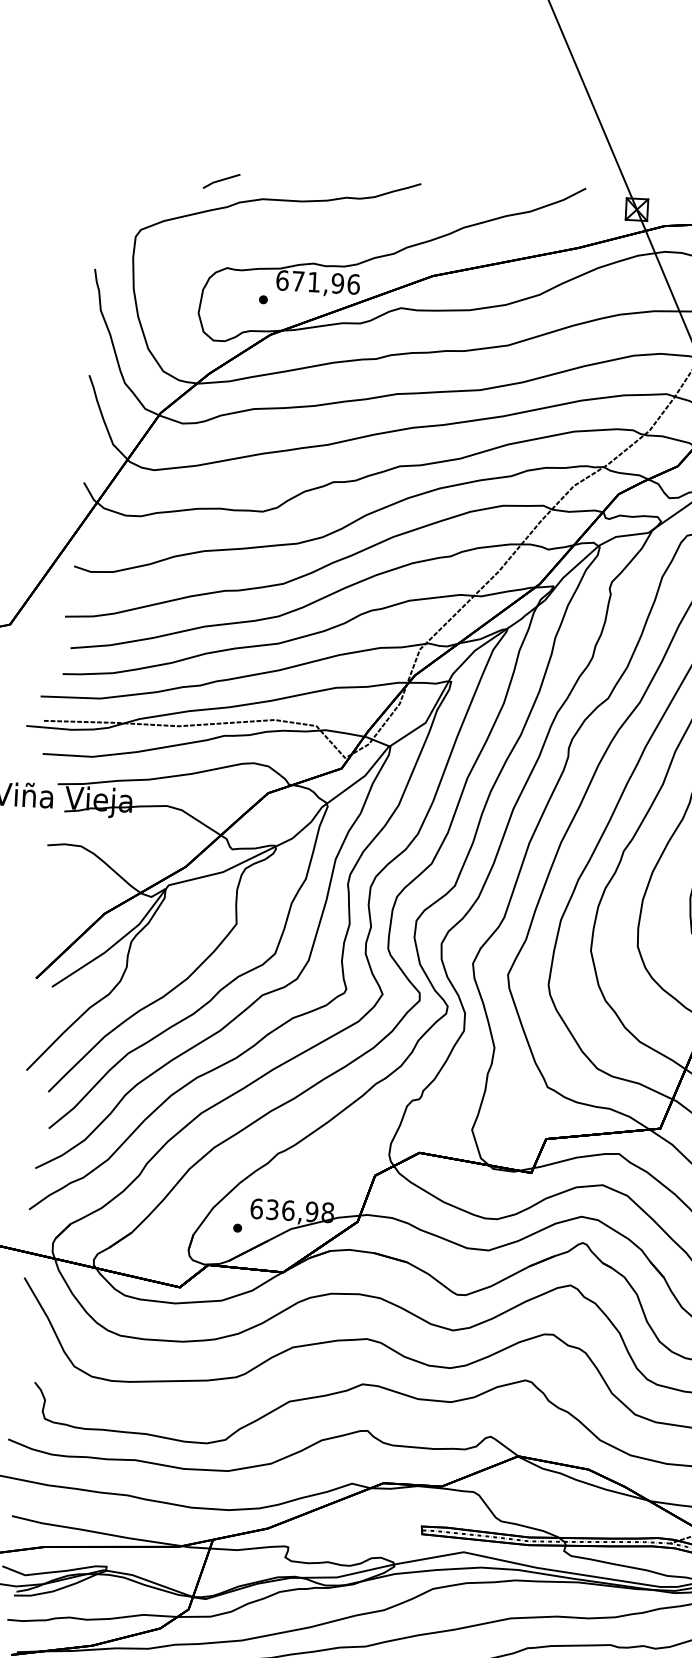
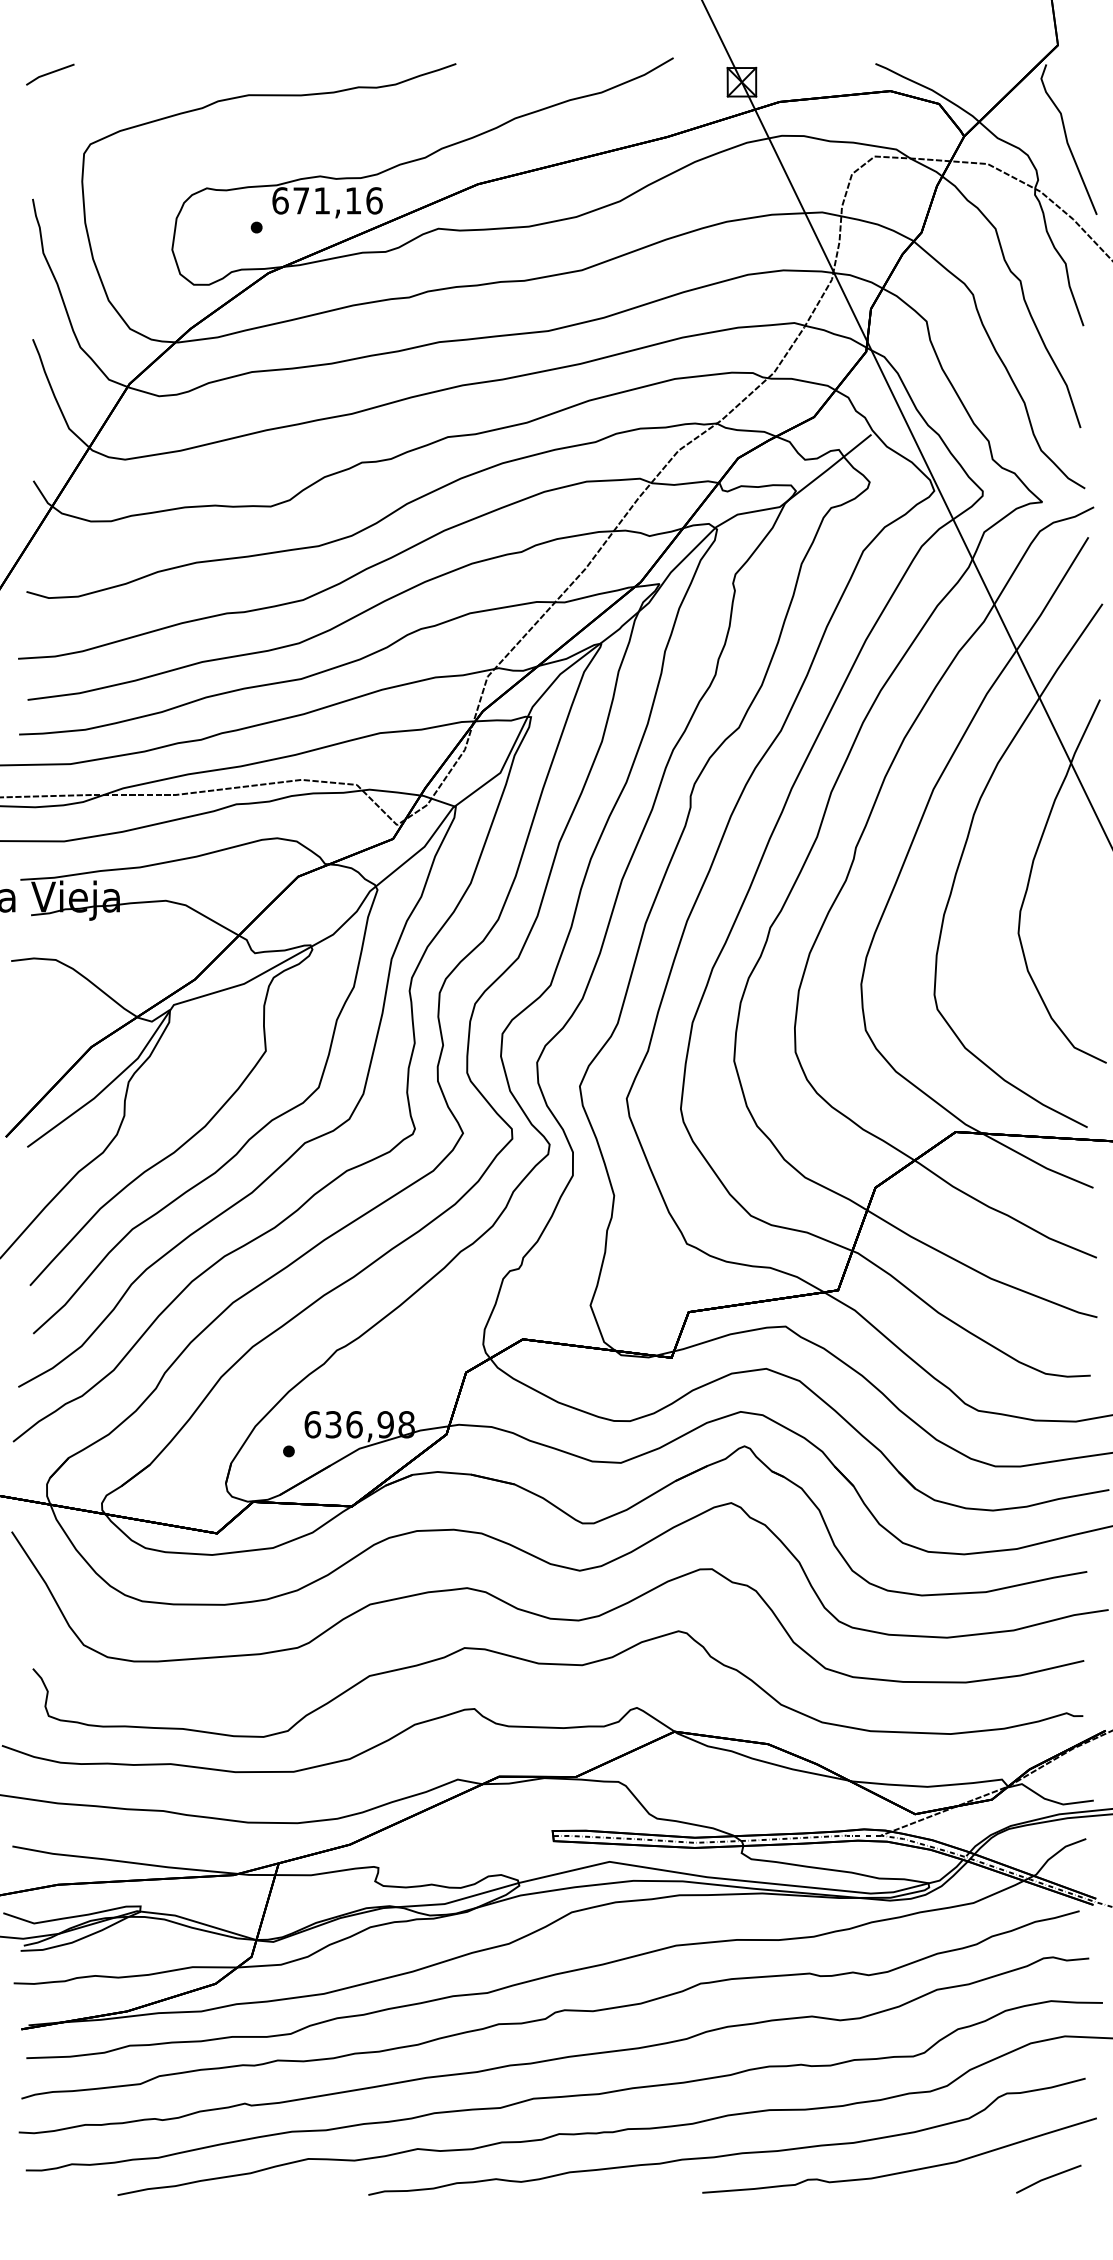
line: (221, 180) -> (50, 73), moved
text: (337, 283) -> (353, 200), 671,96 -> 671,16

